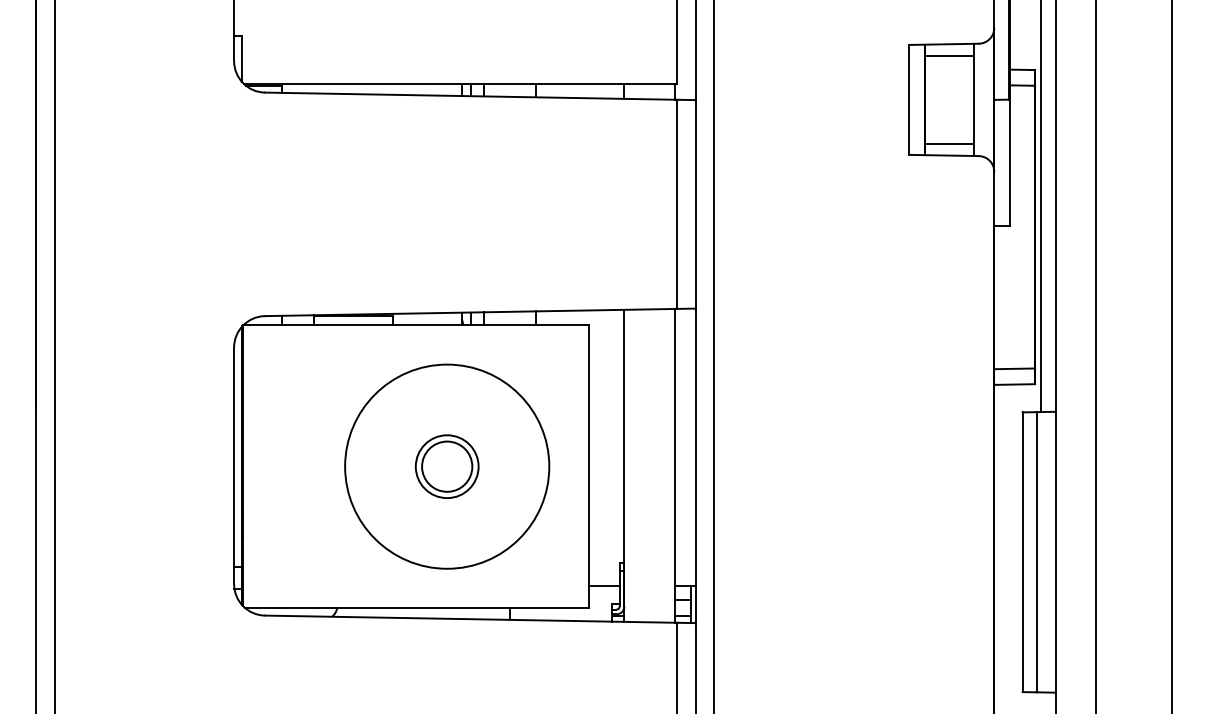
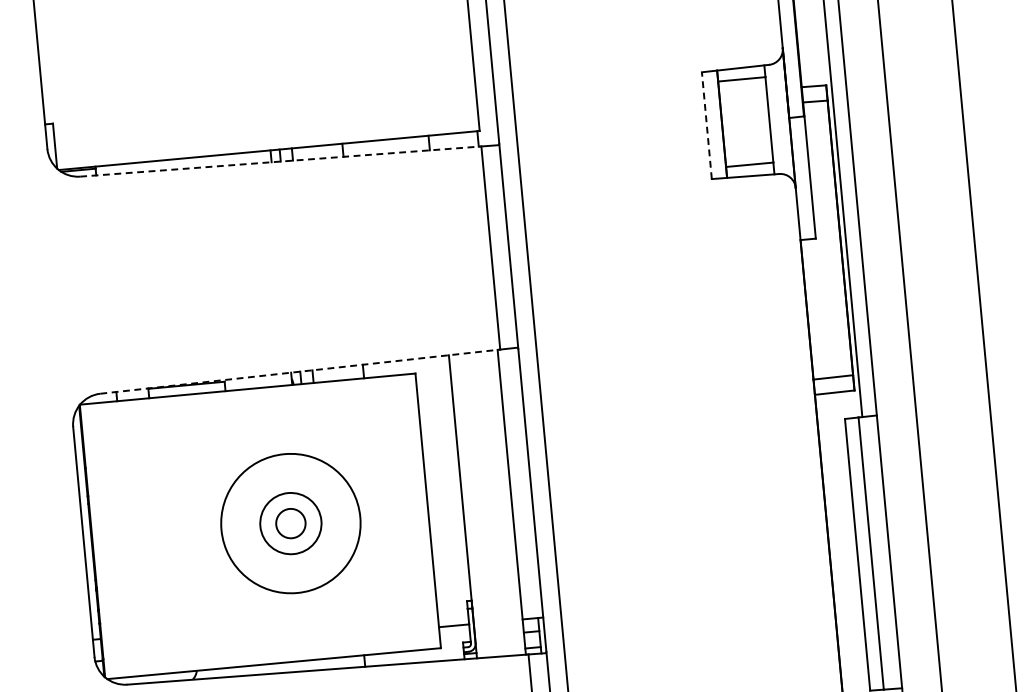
line: (471, 96) -> (281, 161), solid -> dashed
line: (909, 99) -> (706, 125), solid -> dashed
line: (471, 312) -> (300, 371), solid -> dashed
circle: (447, 466) -> (291, 523), size x0.6
circle: (447, 466) -> (291, 523), size x0.7

